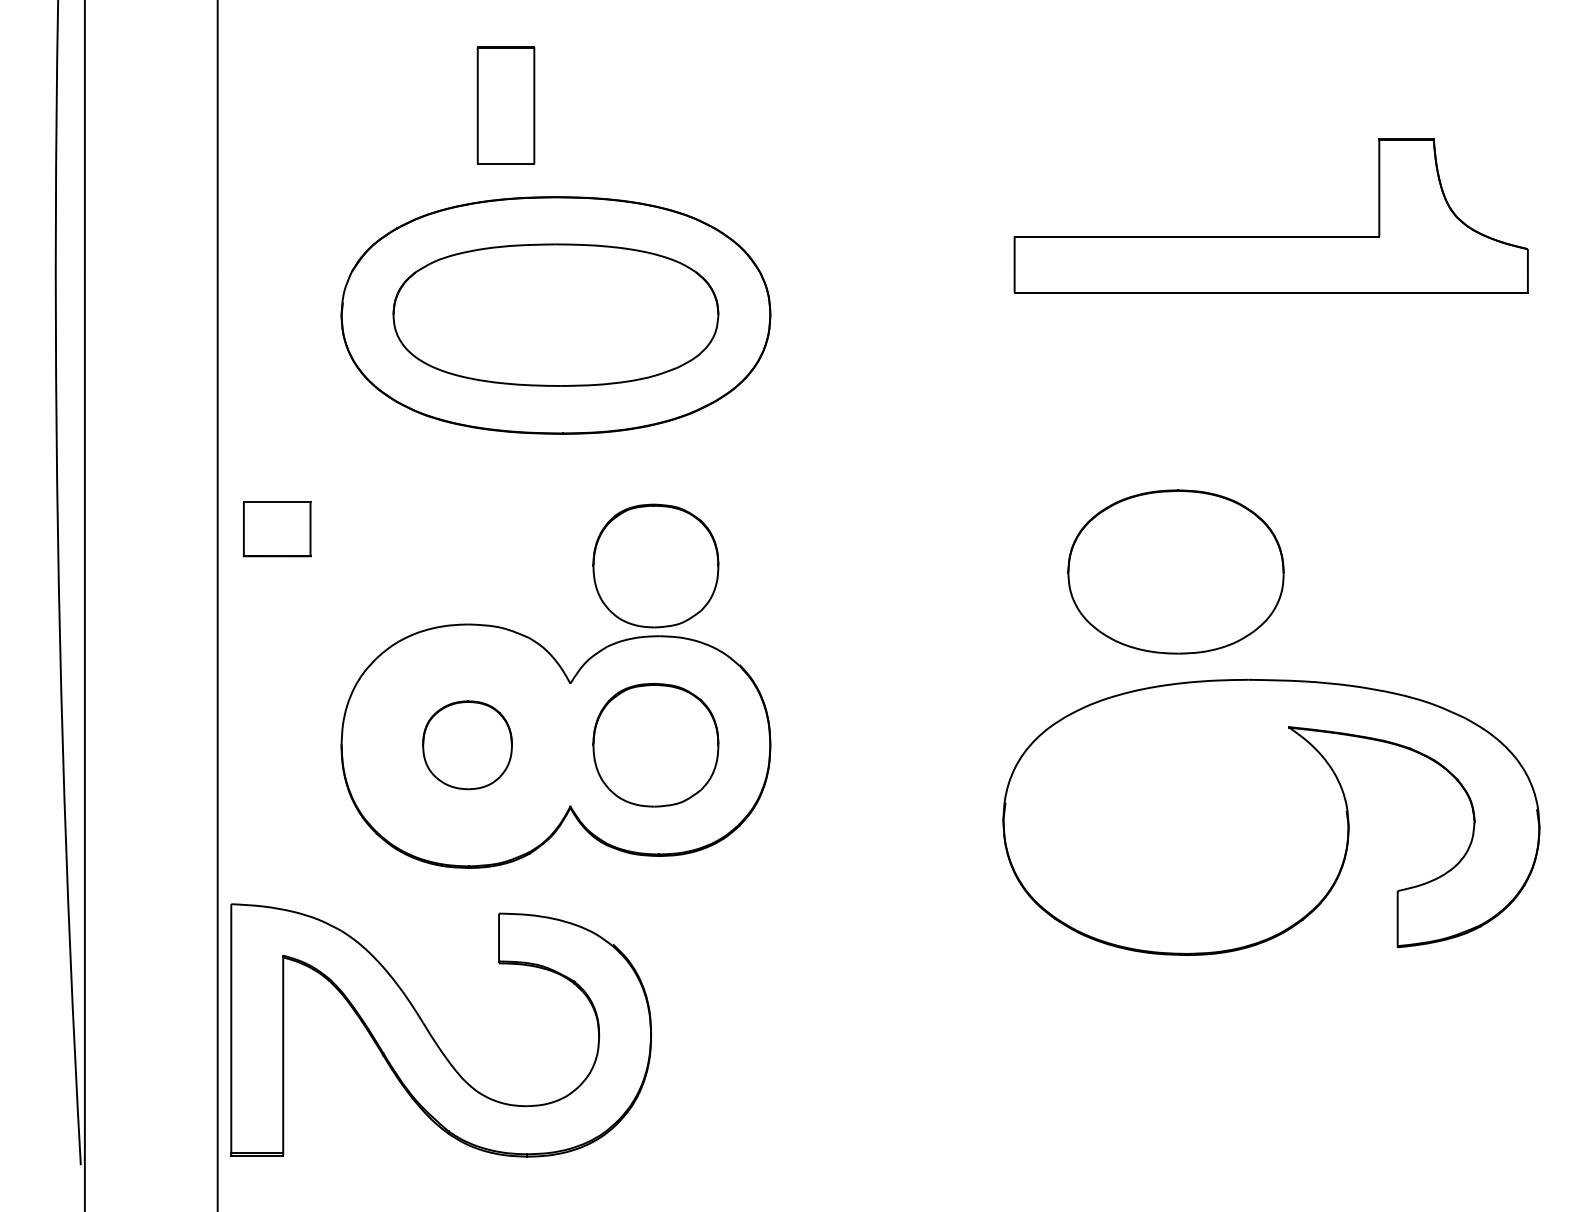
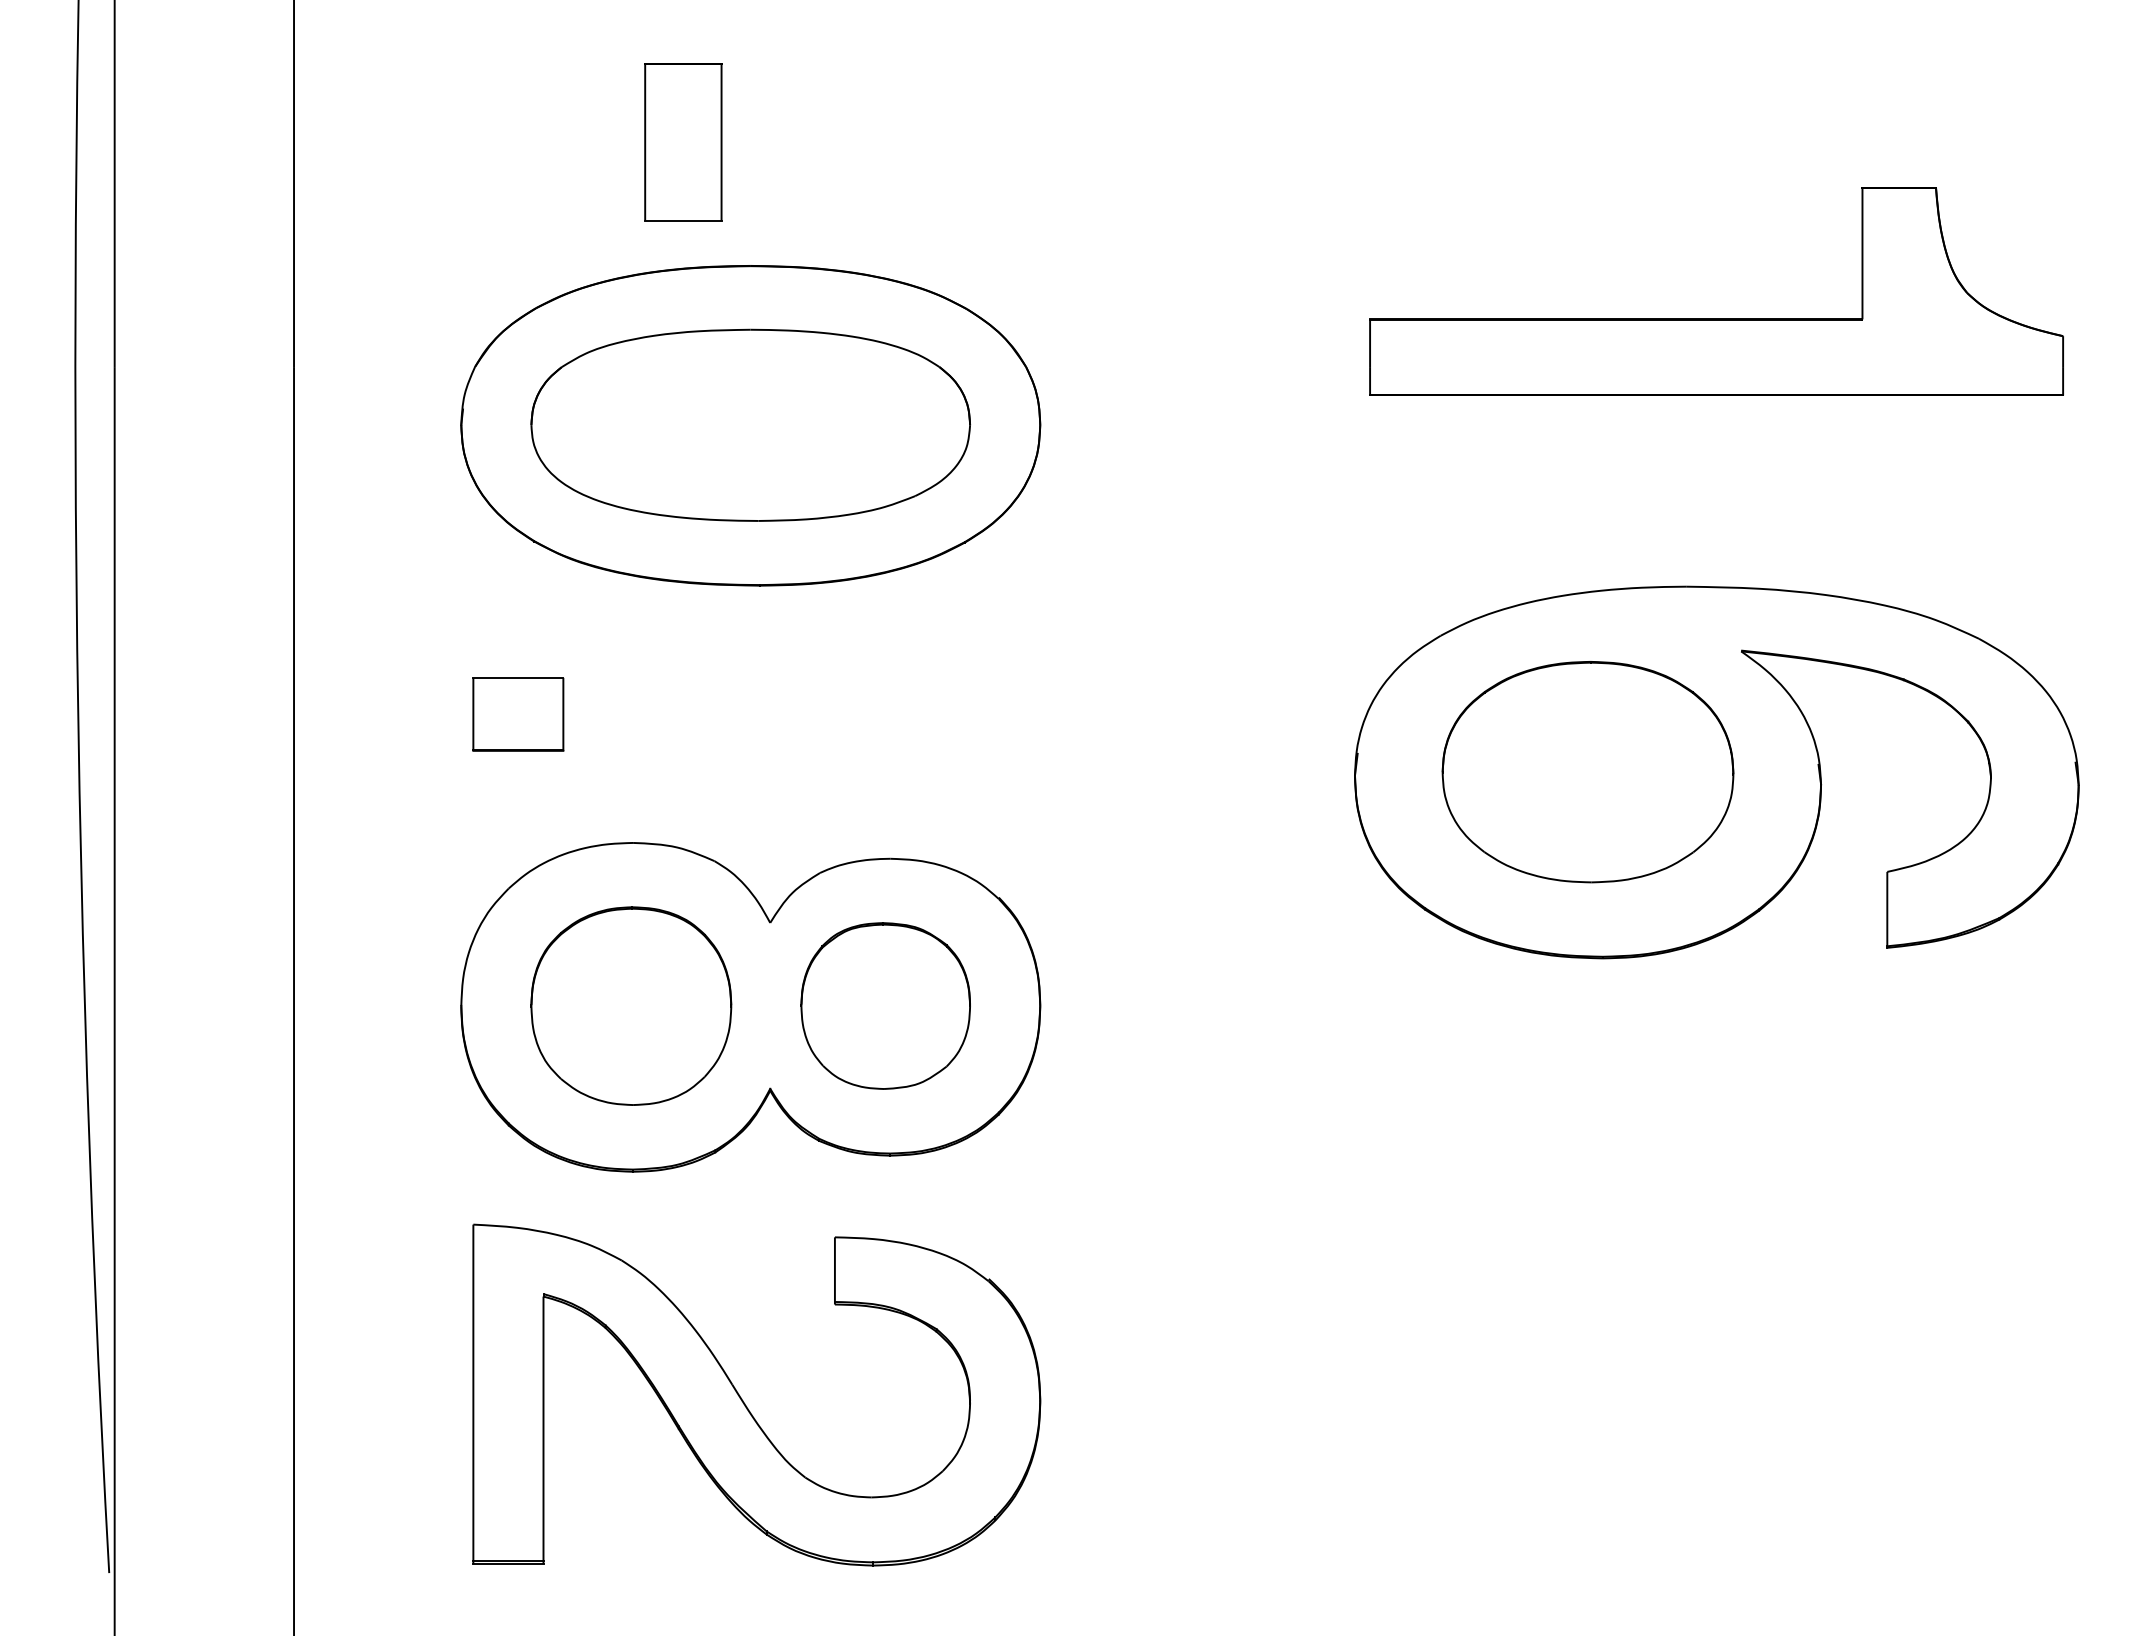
part: (277, 529) -> (518, 714), moved
part: (655, 565) -> (885, 763), removed
part: (467, 744) -> (631, 1005), size x1.67
part: (1271, 817) -> (1716, 772), moved
part: (432, 1036) -> (745, 1403), moved

